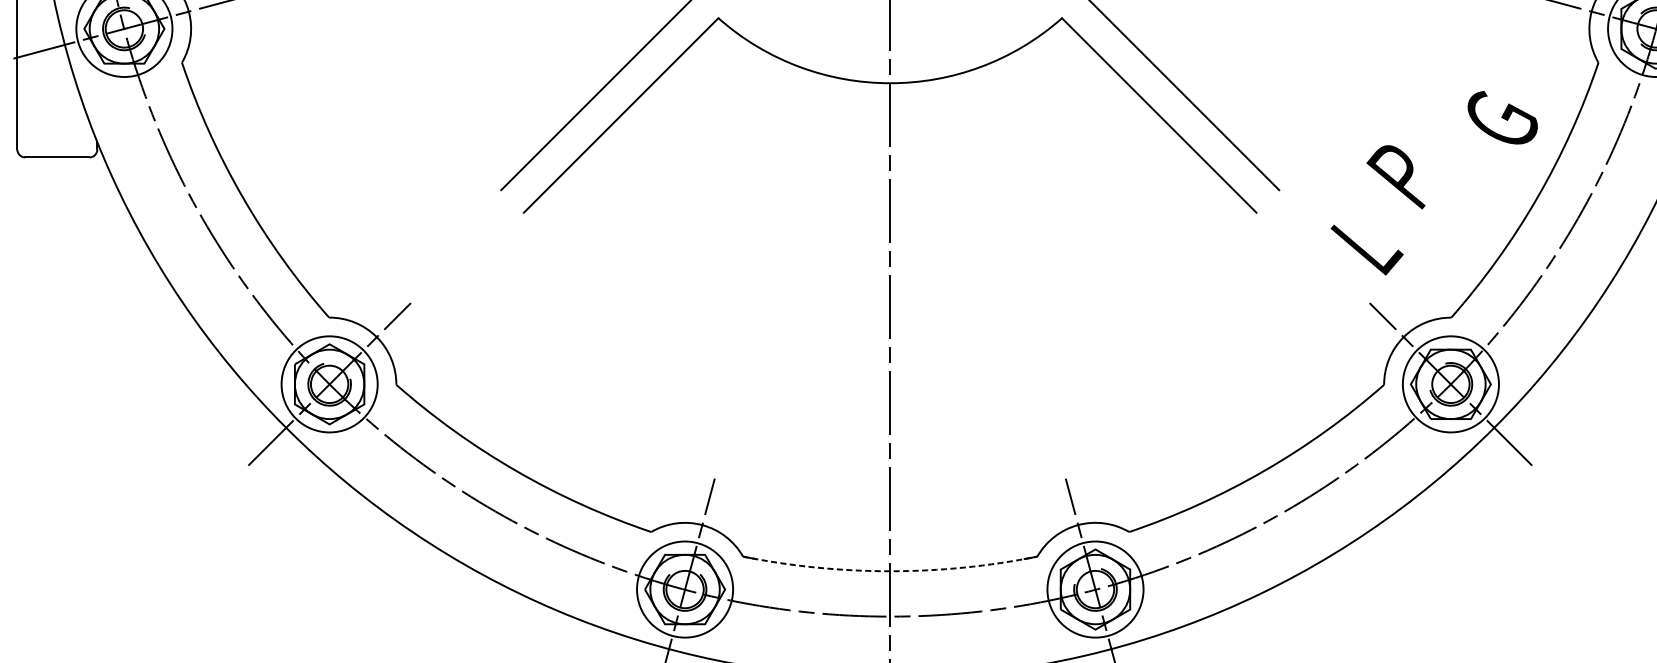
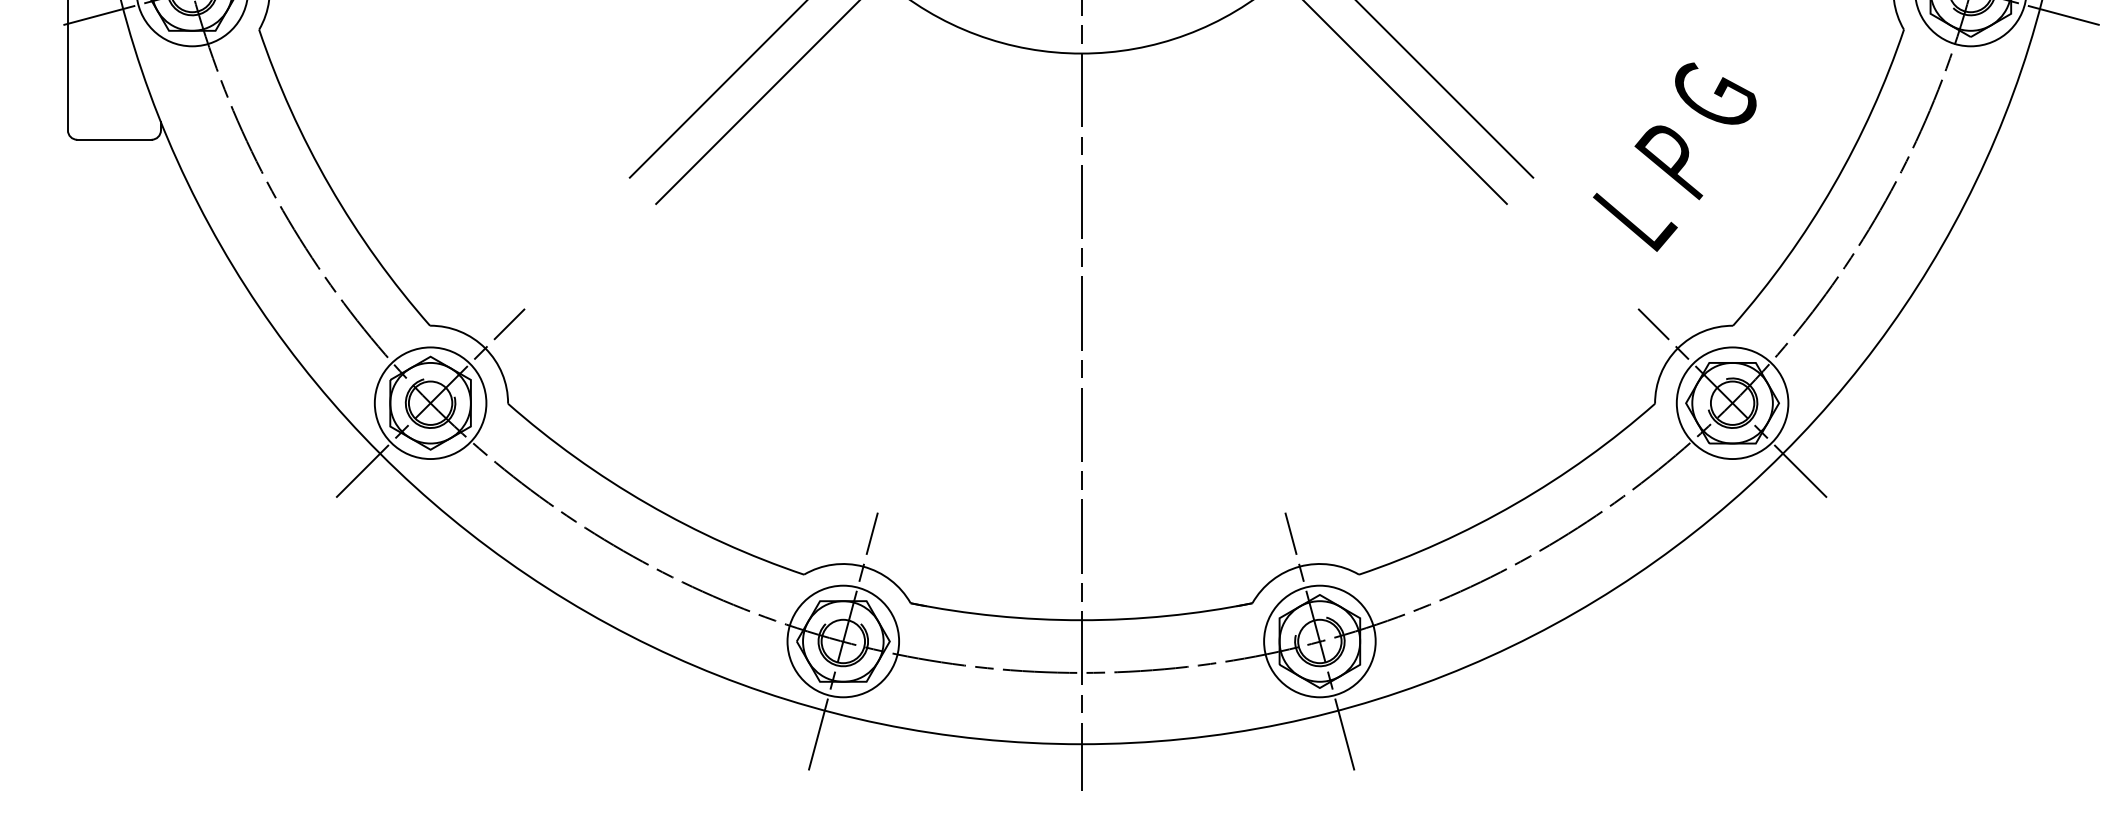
text: (1502, 117) -> (1715, 93), moved
text: (1367, 249) -> (1635, 221), moved
arc: (890, 571) -> (1081, 620), dashed -> solid

